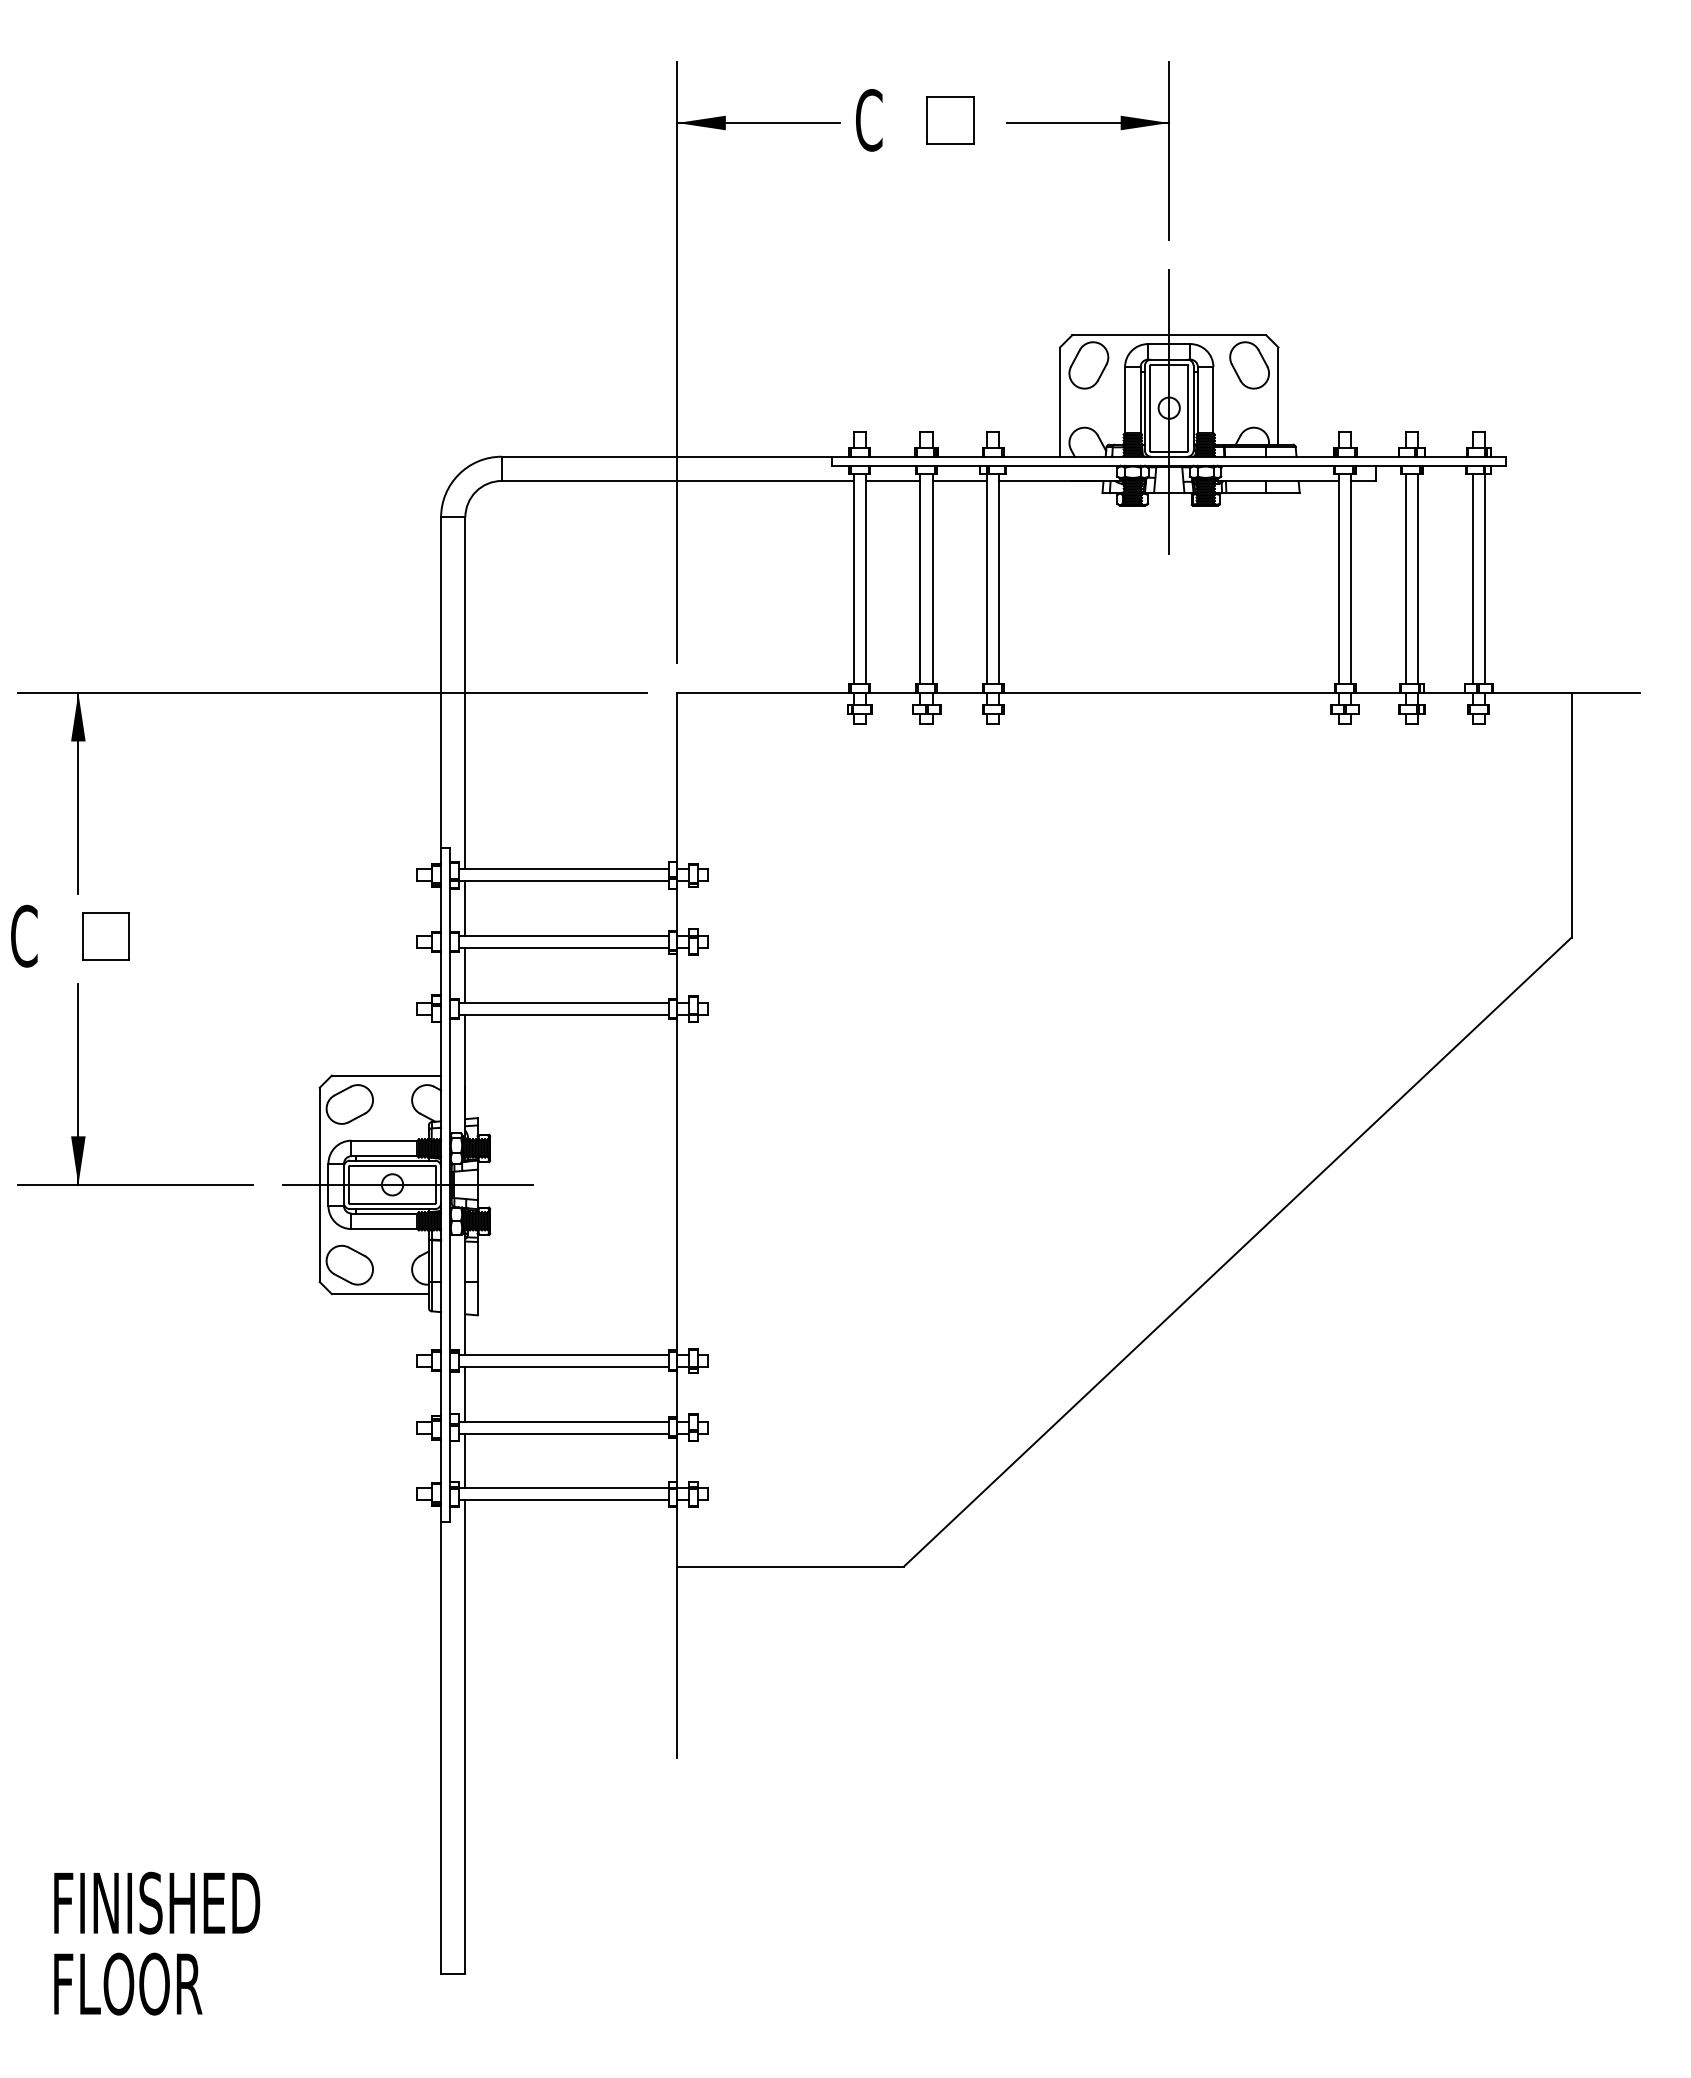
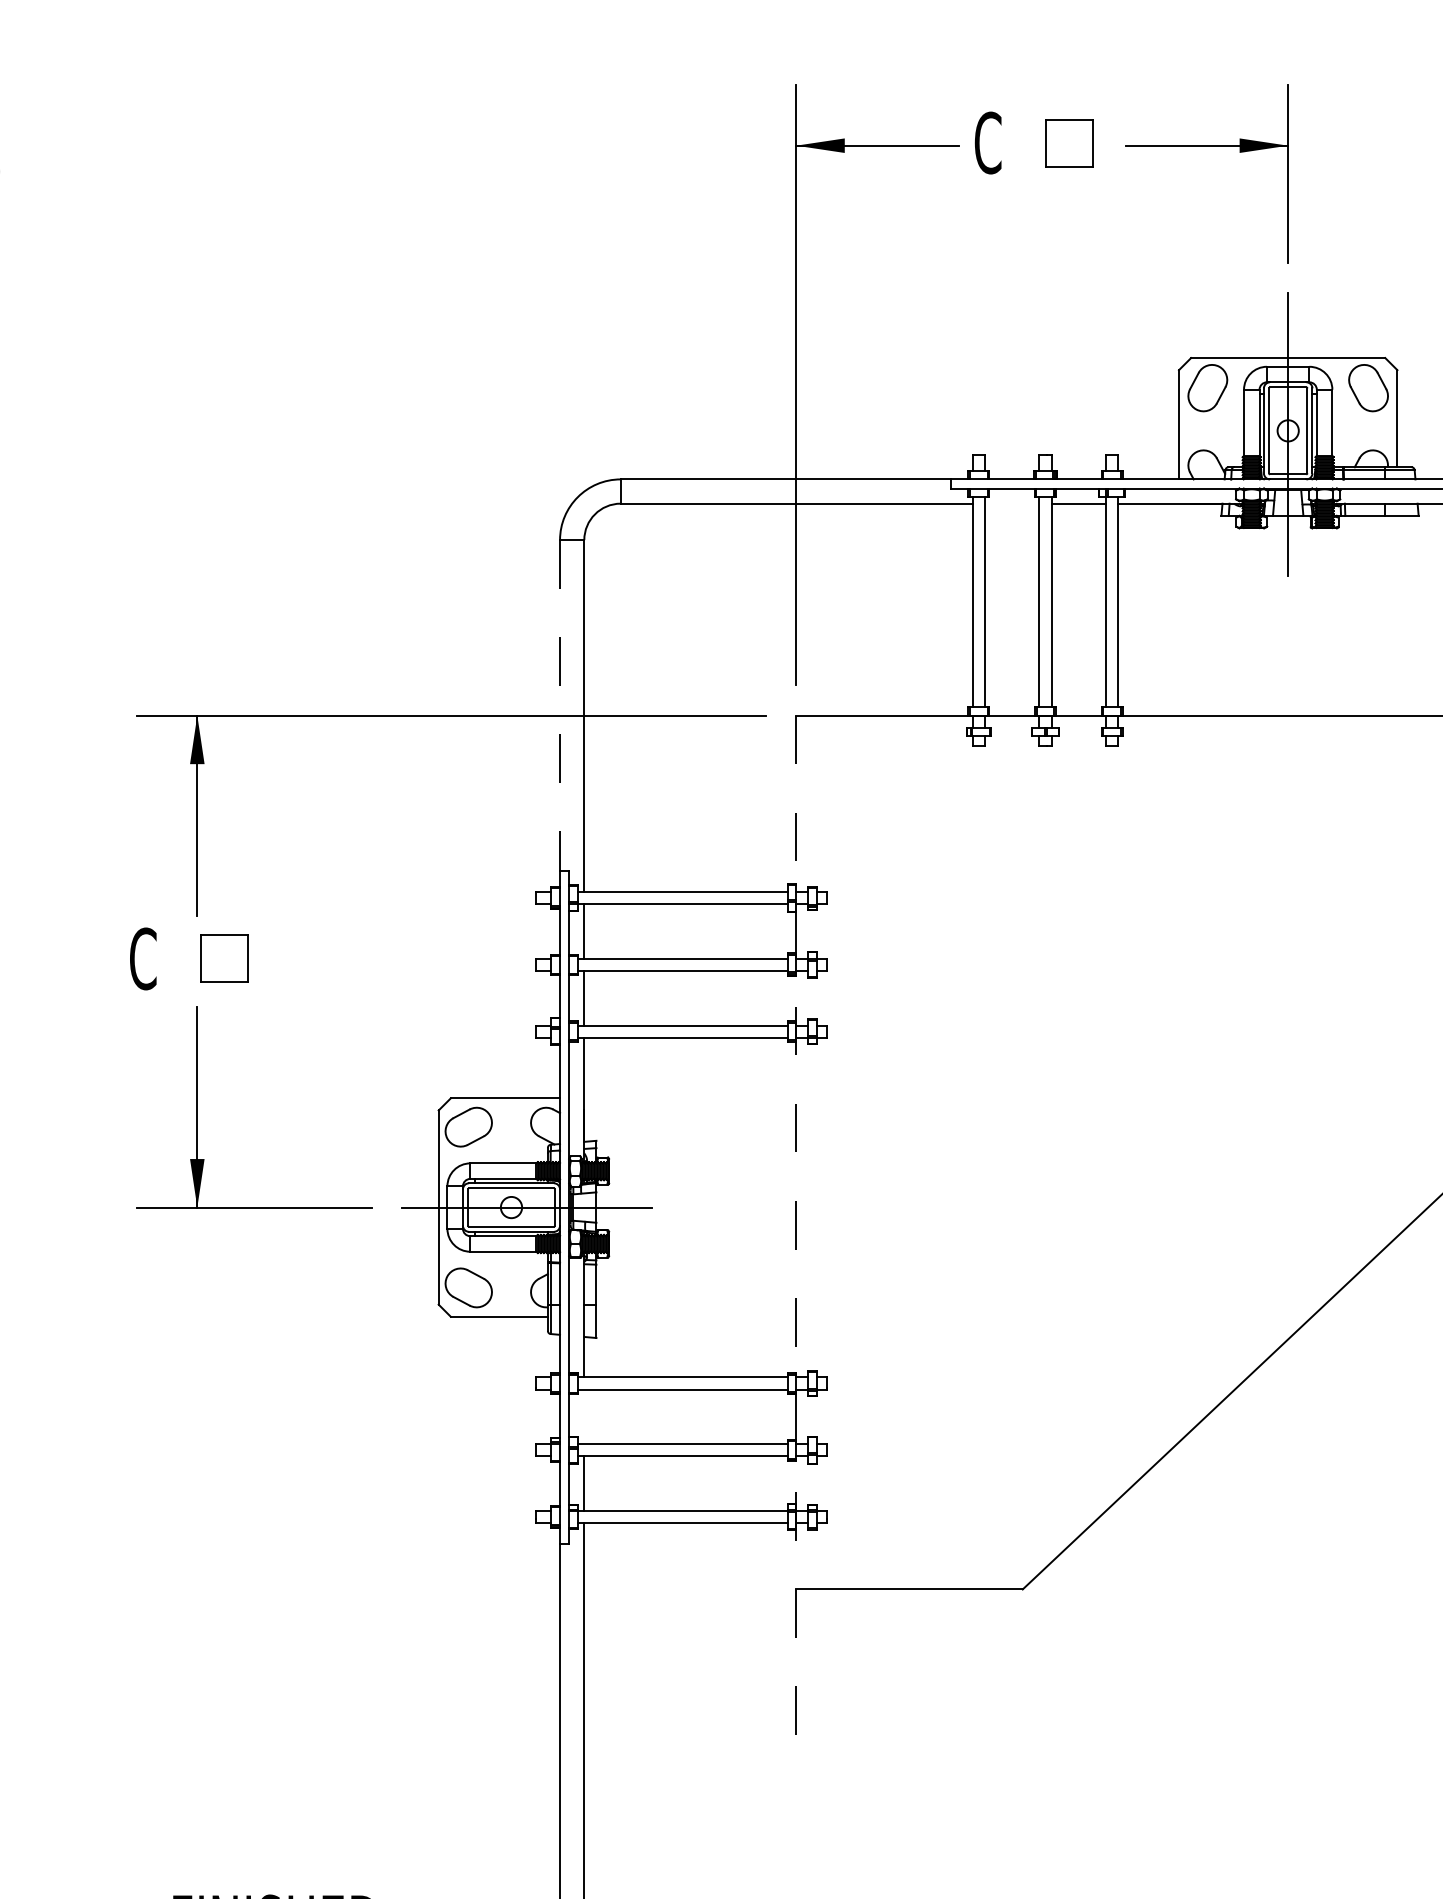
line: (892, 481) -> (1011, 504), removed
line: (441, 683) -> (560, 706), solid -> dashed
line: (677, 1225) -> (796, 1248), solid -> dashed
line: (465, 1393) -> (584, 1416), removed

